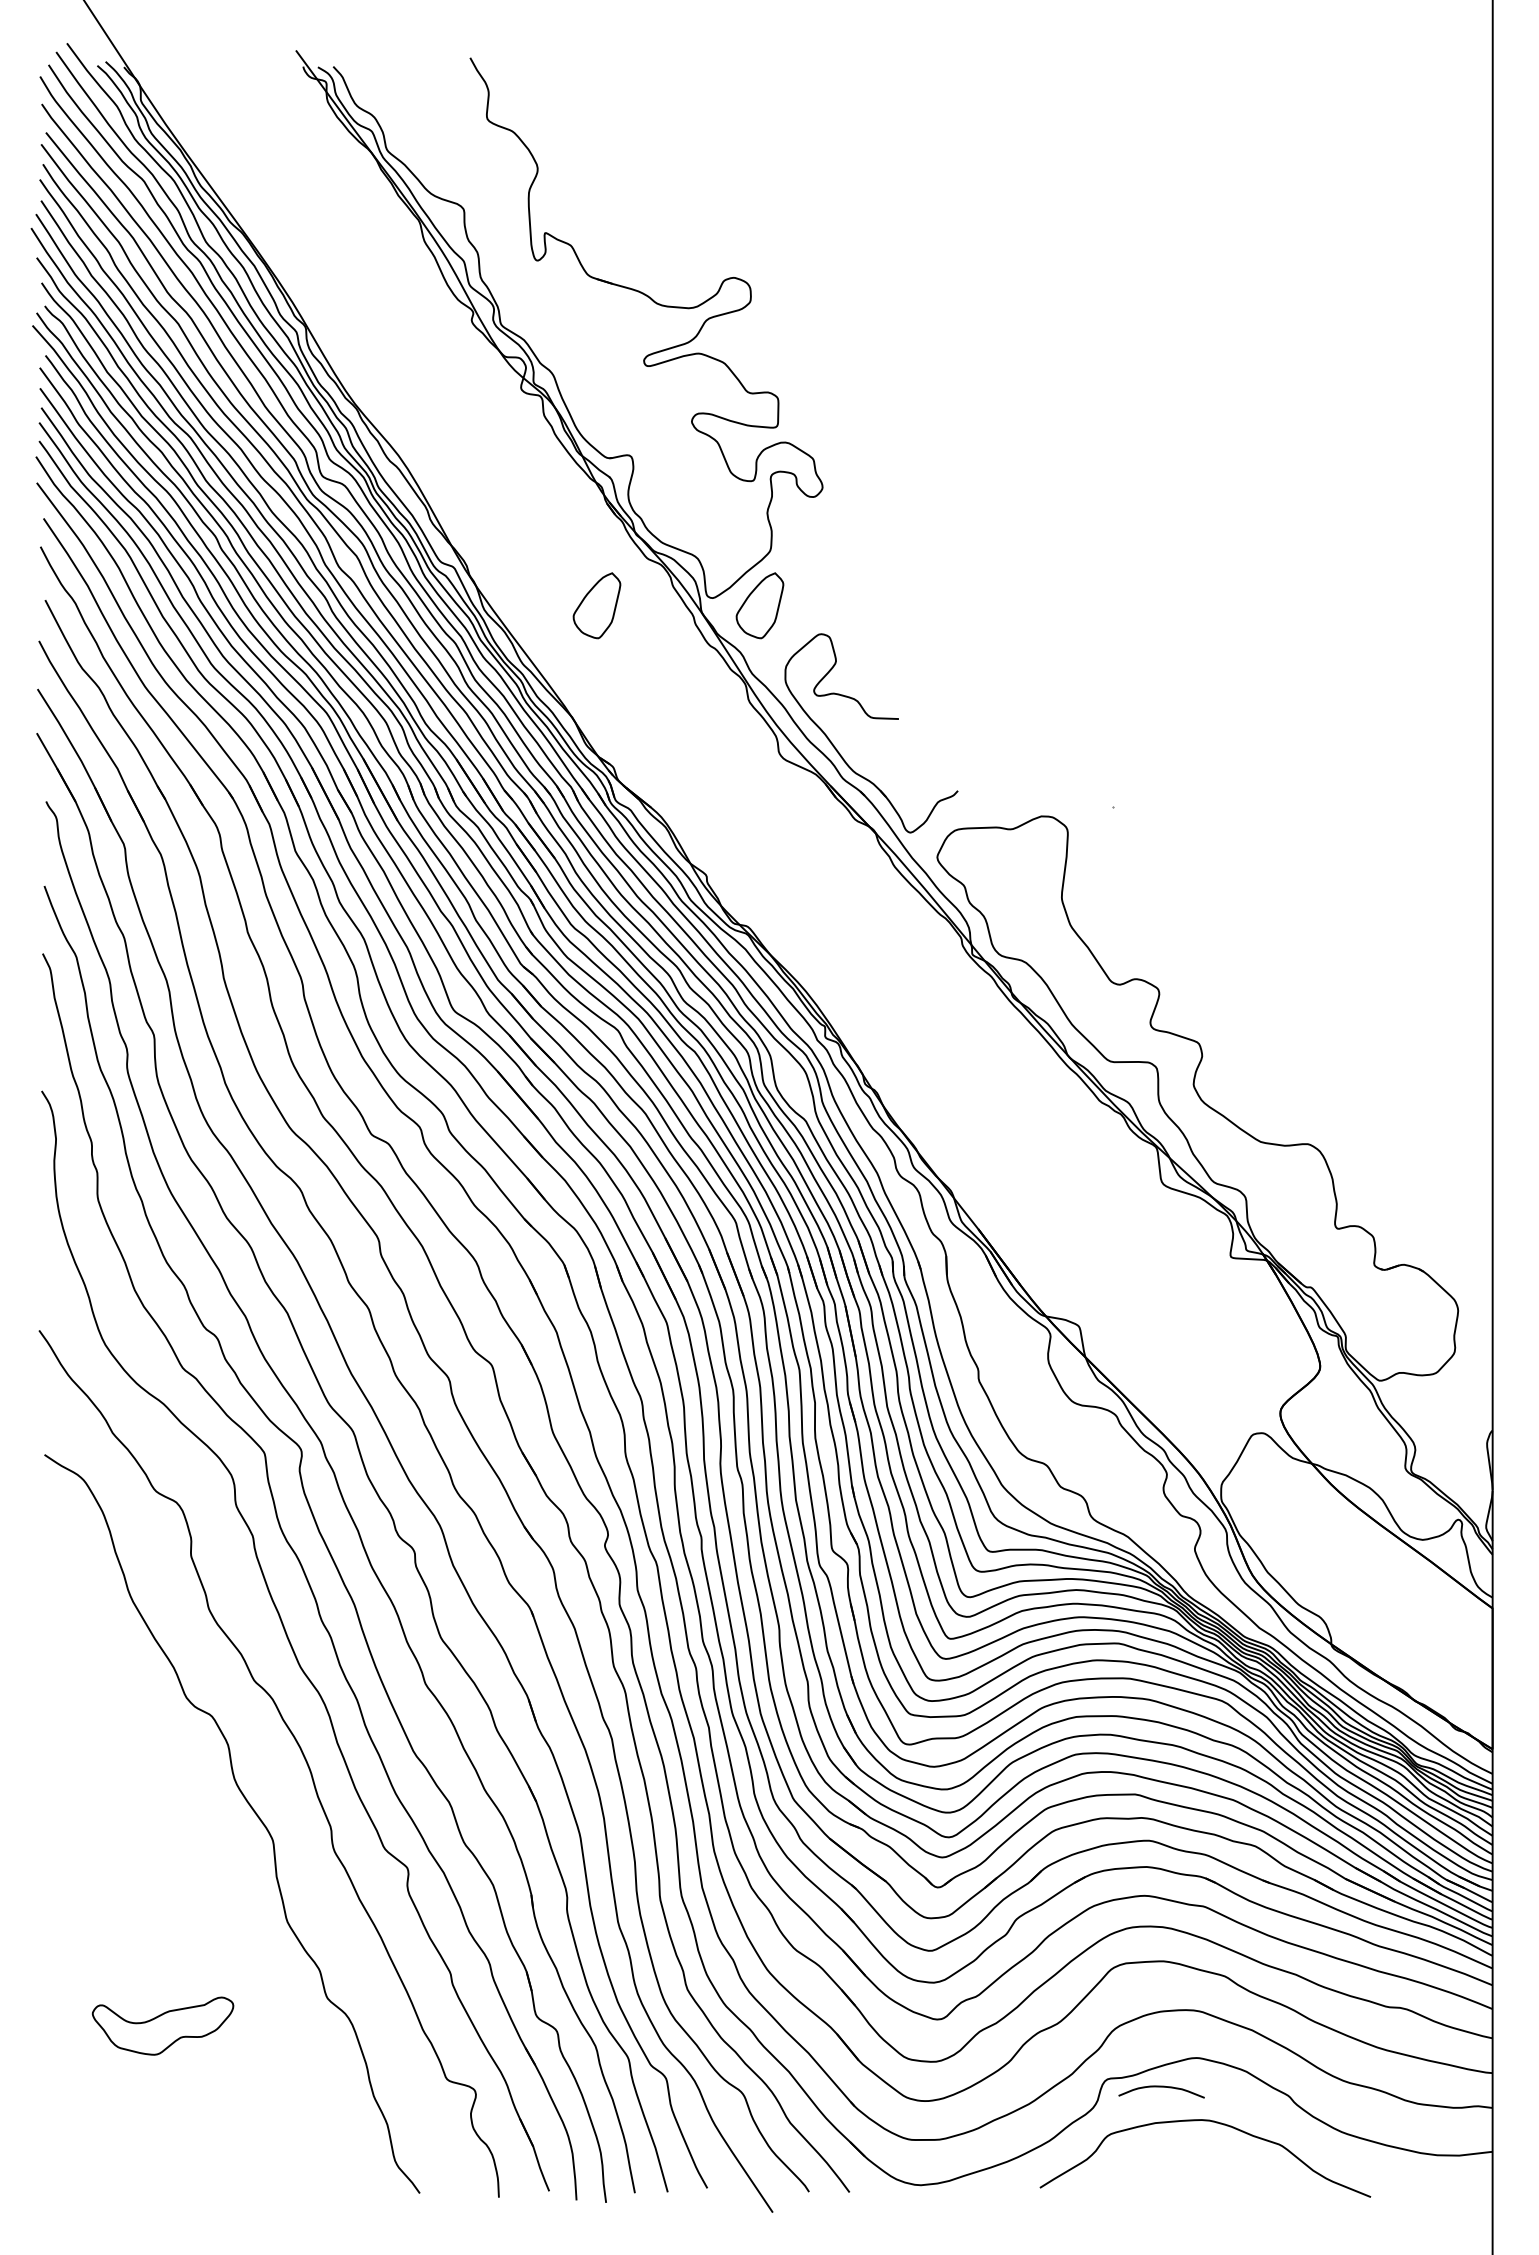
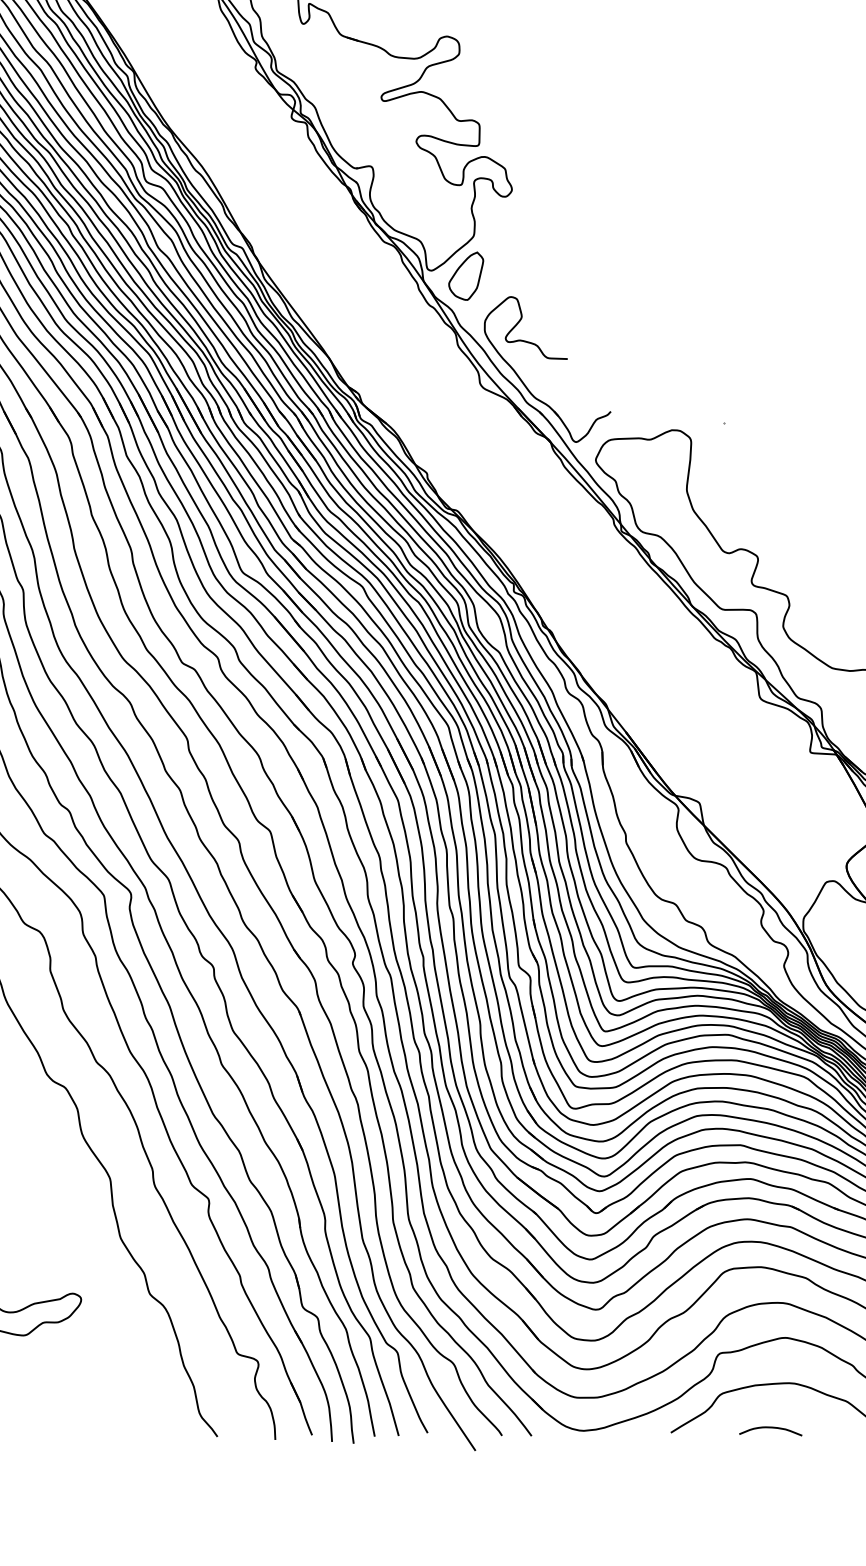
part: (596, 605) -> (346, 276), removed
curve: (1161, 2087) -> (770, 1428), moved

